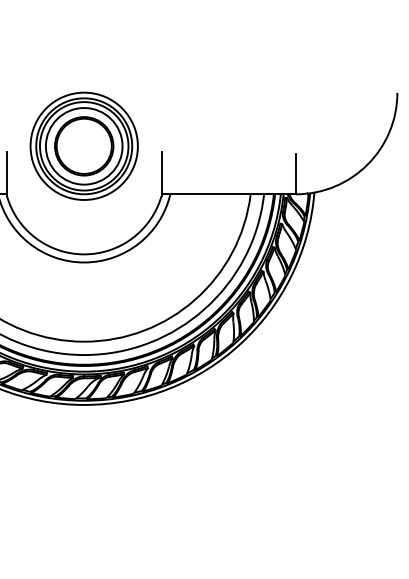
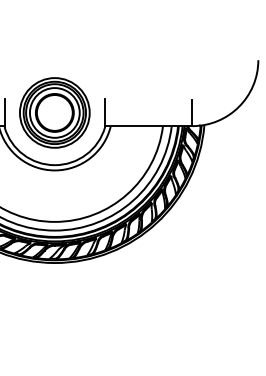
part: (83, 145) -> (54, 112), moved

